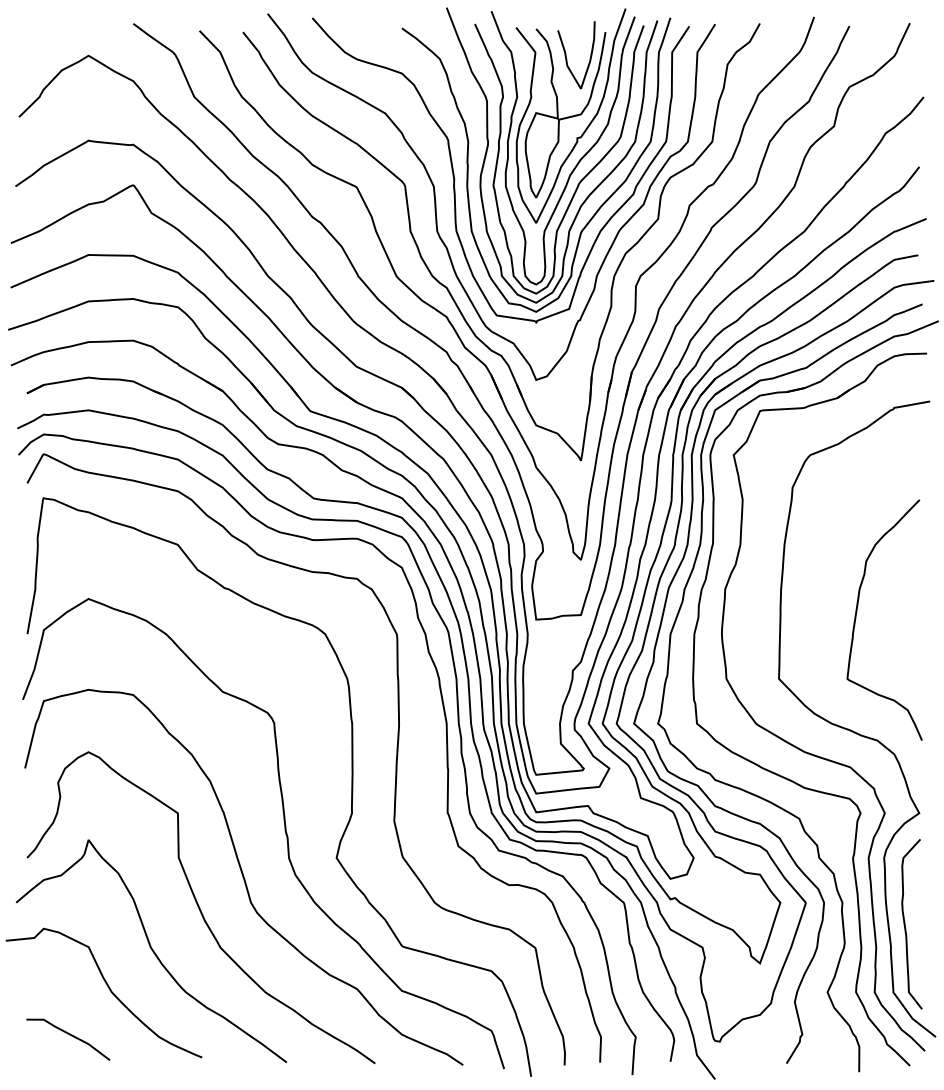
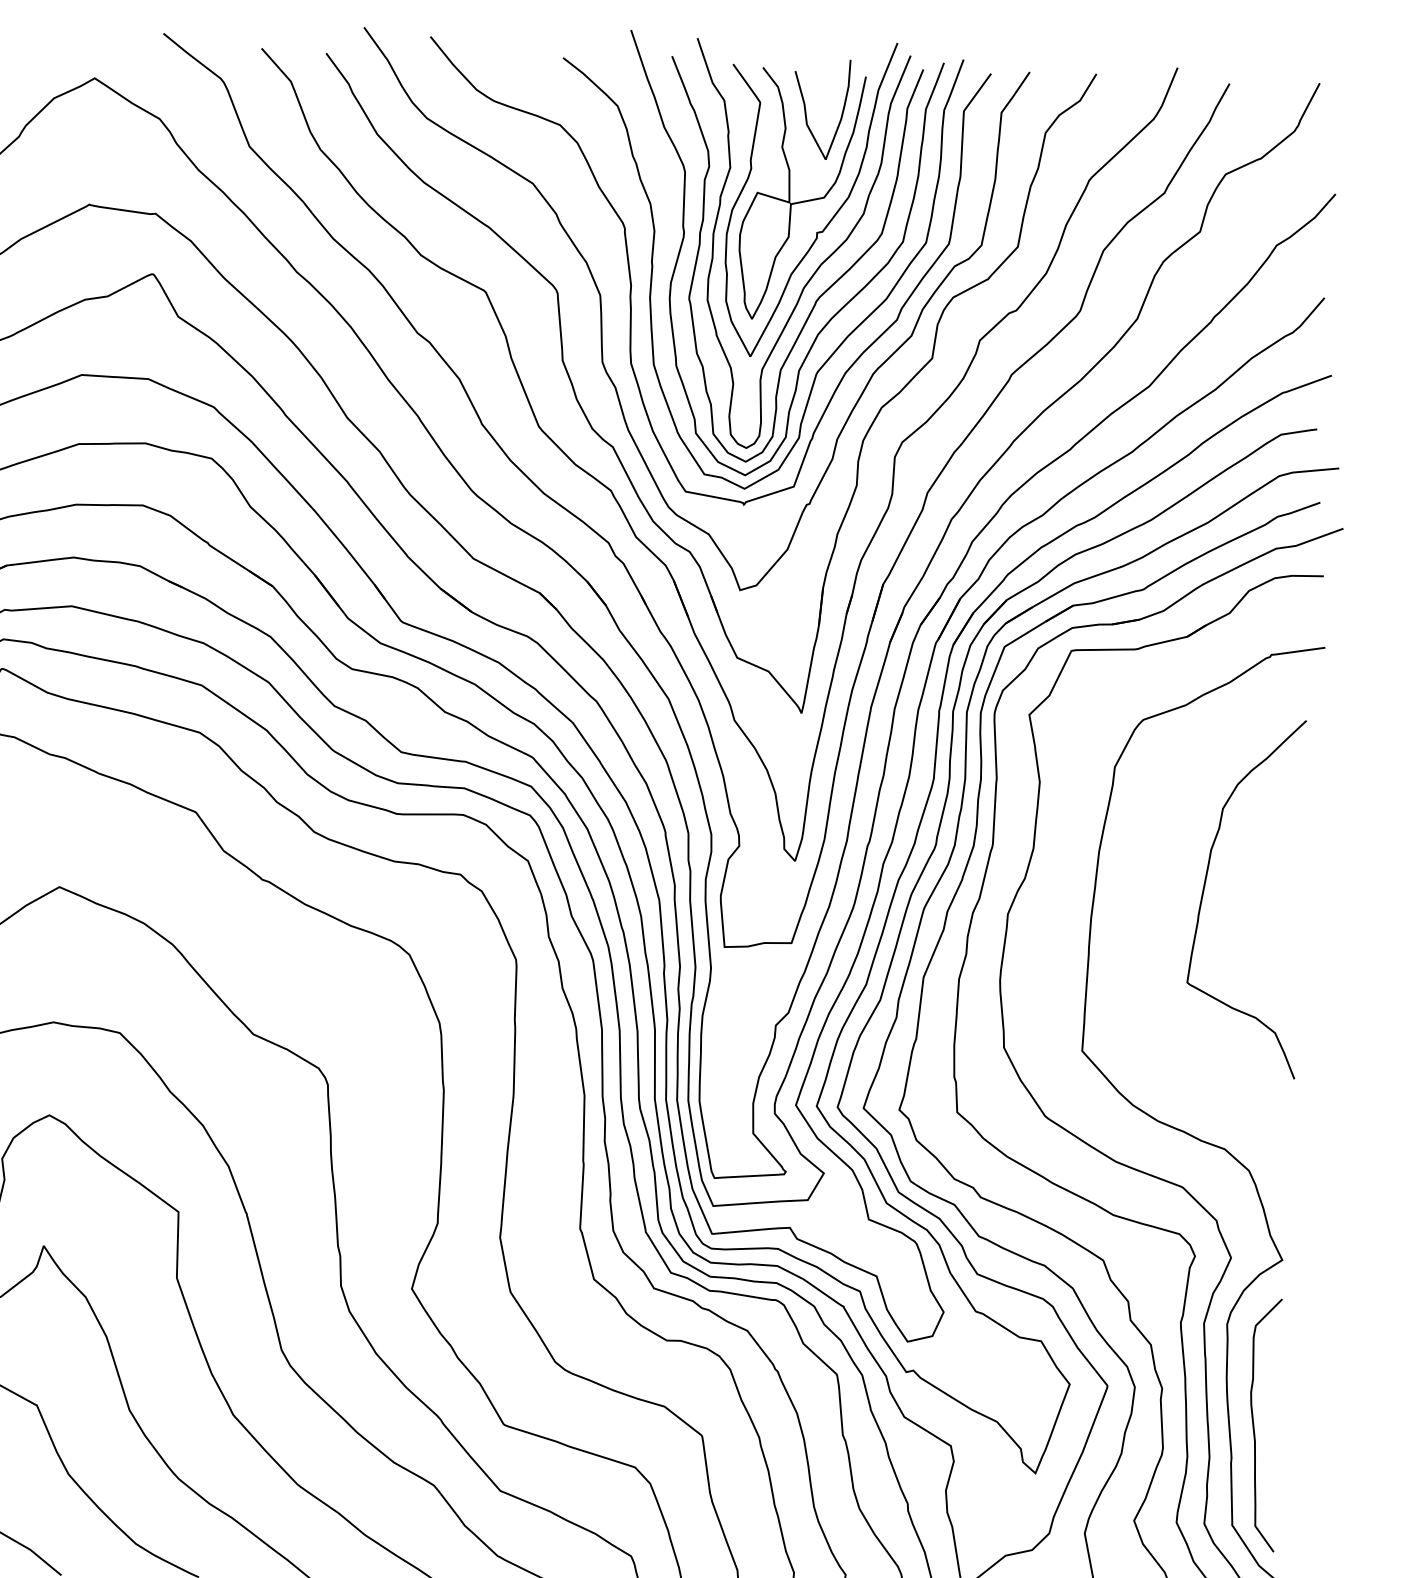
curve: (857, 612) -> (1206, 884), moved

